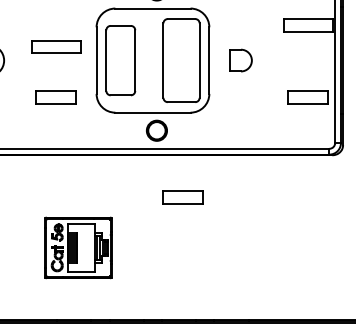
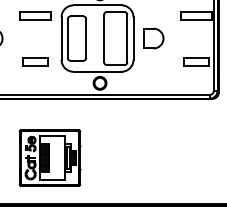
part: (55, 46) -> (35, 15), moved
part: (240, 60) -> (153, 38), size x1.43
part: (182, 196) -> (116, 125), removed
part: (77, 246) -> (49, 157), size x1.43

